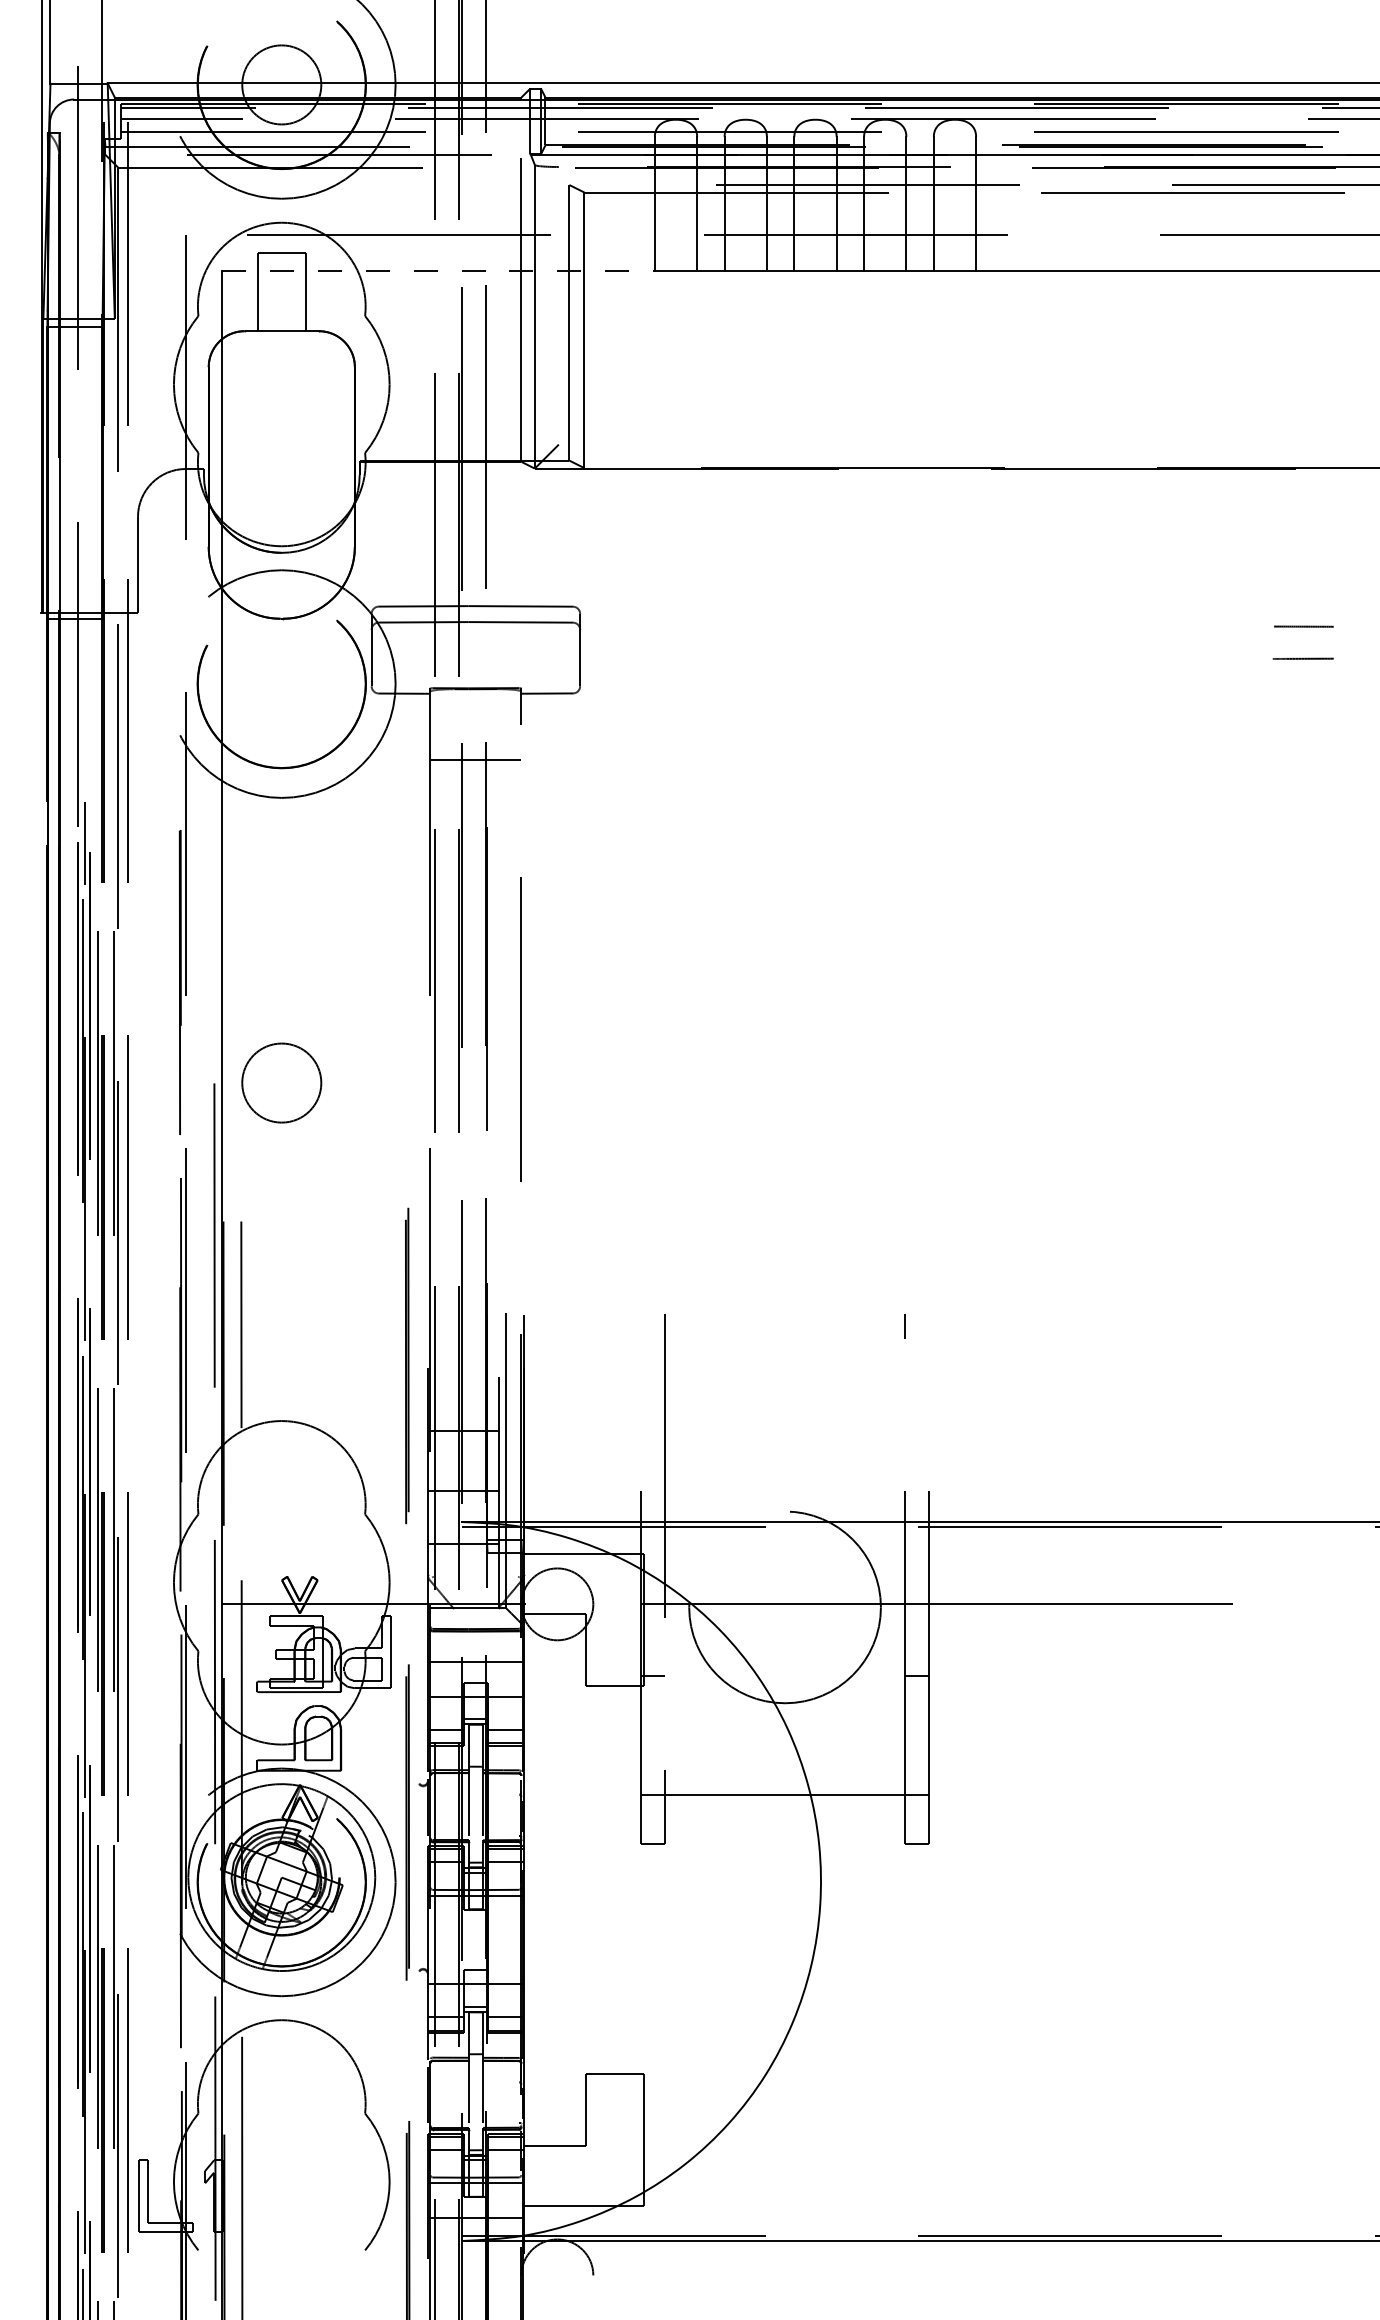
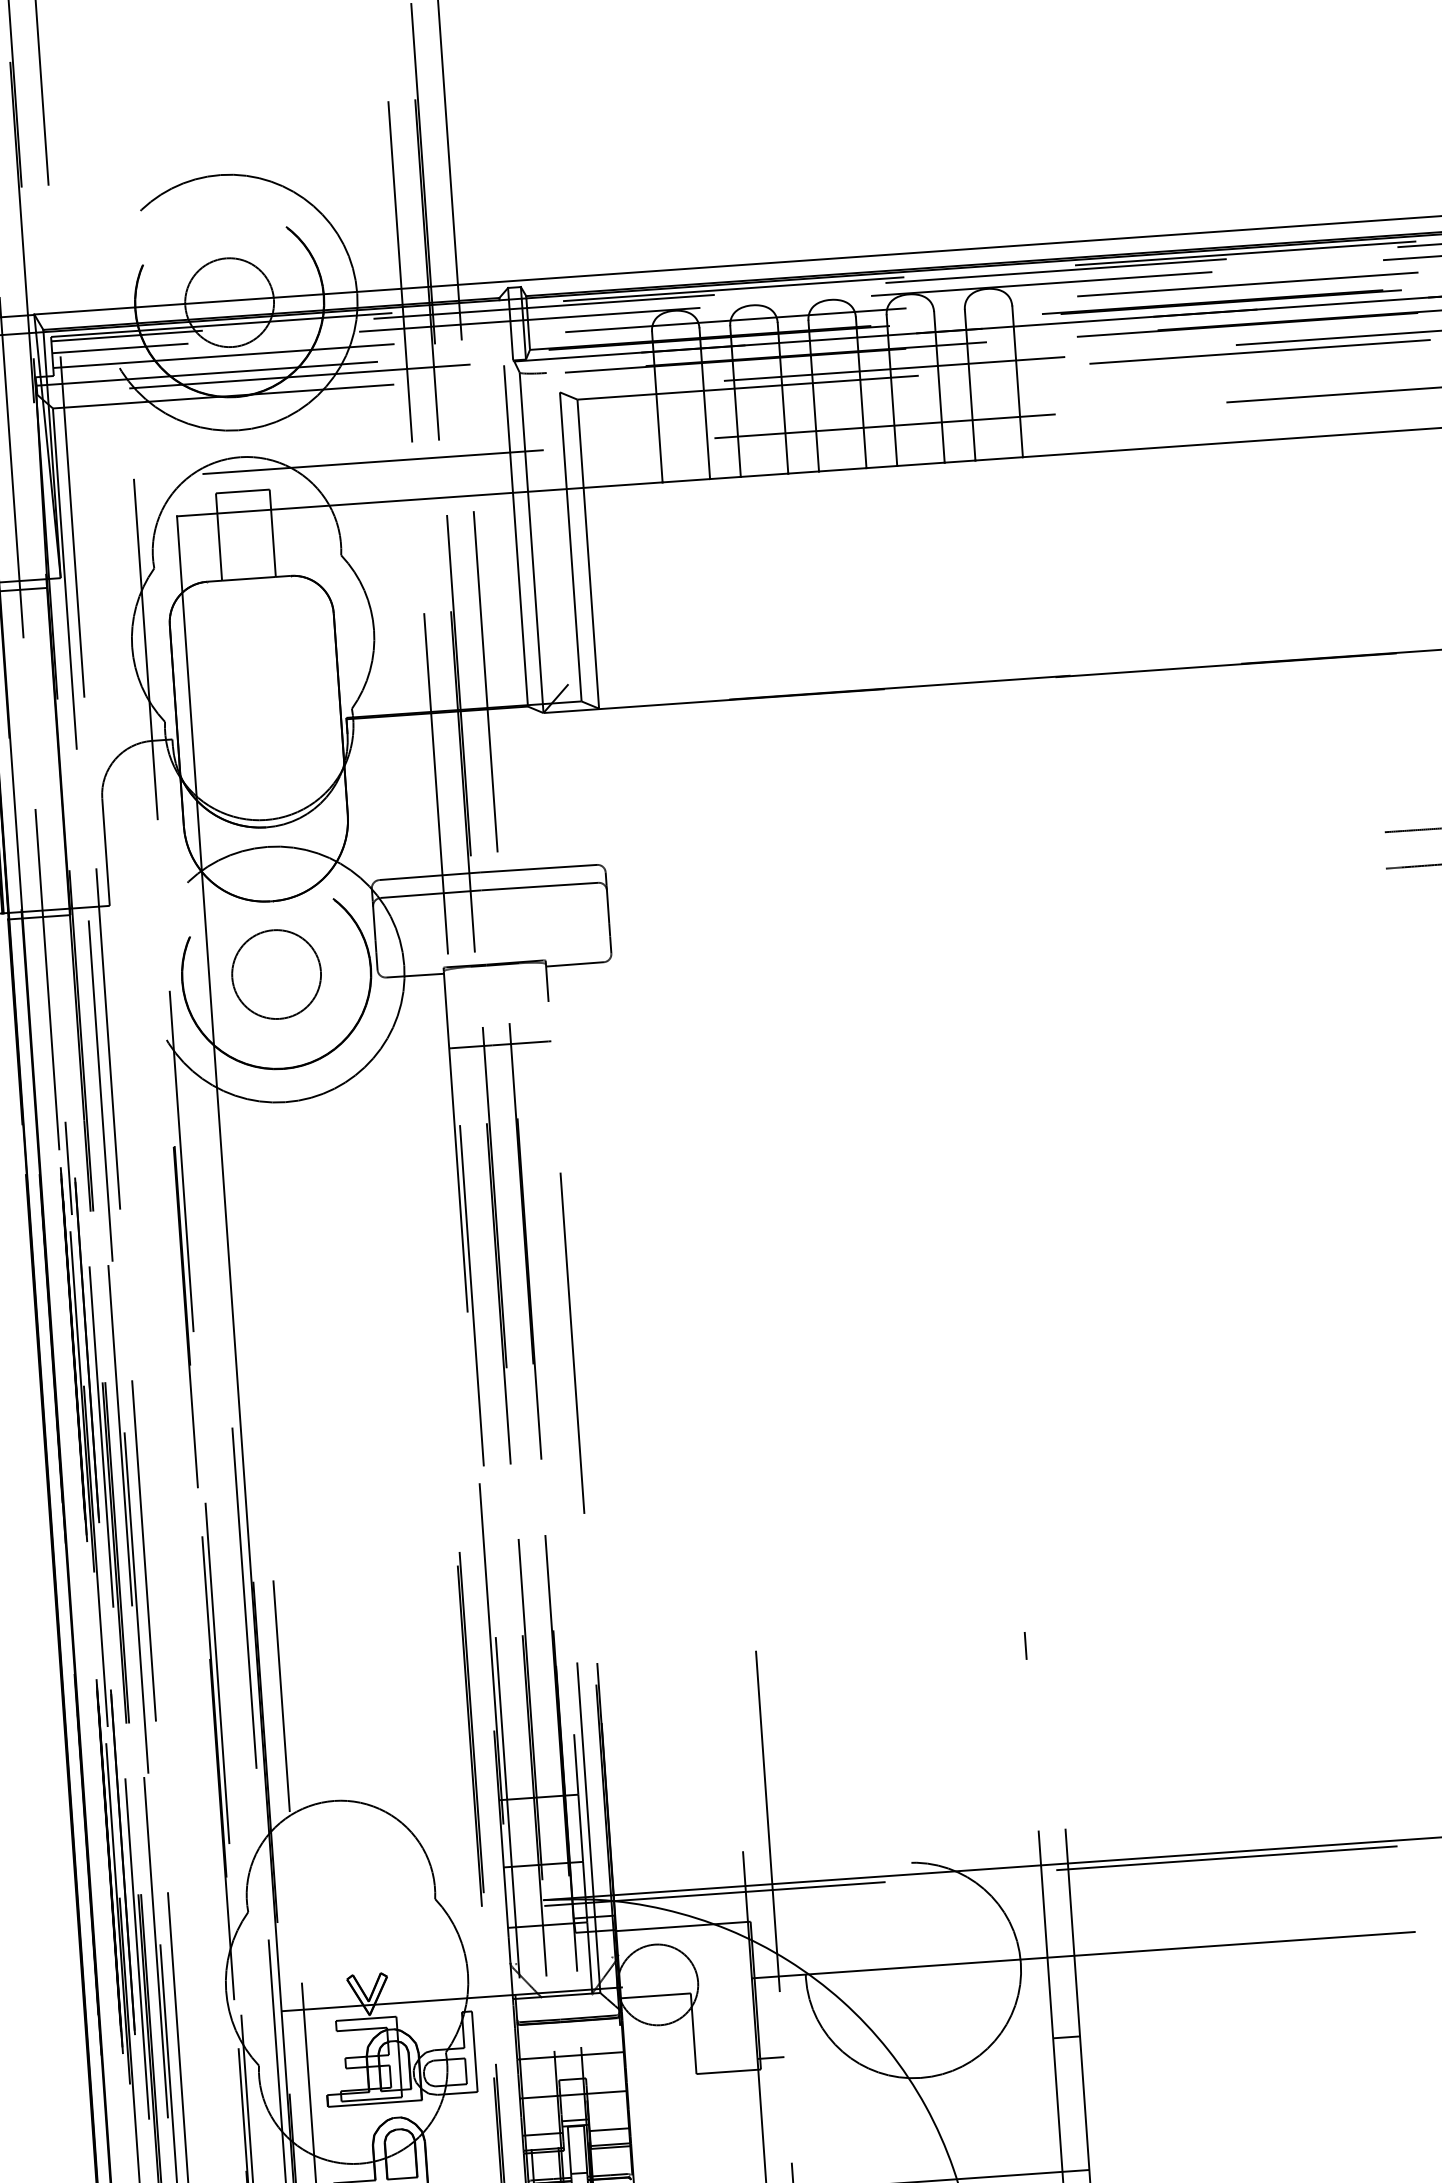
line: (438, 271) -> (419, 499), dashed -> solid
circle: (281, 1082) -> (276, 973), moved

